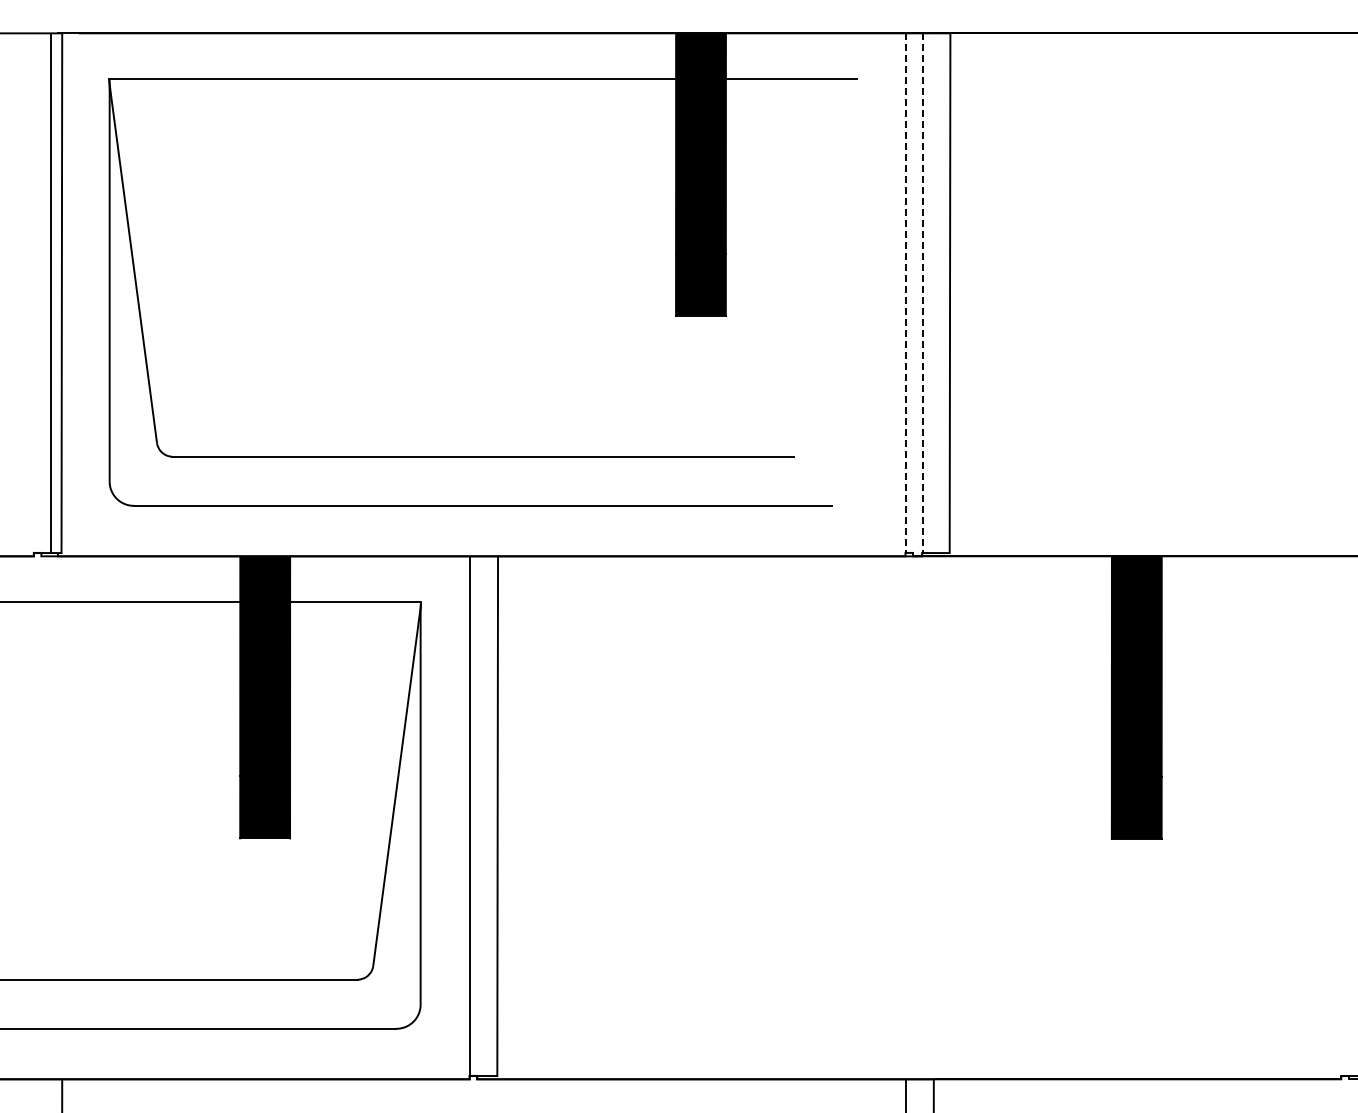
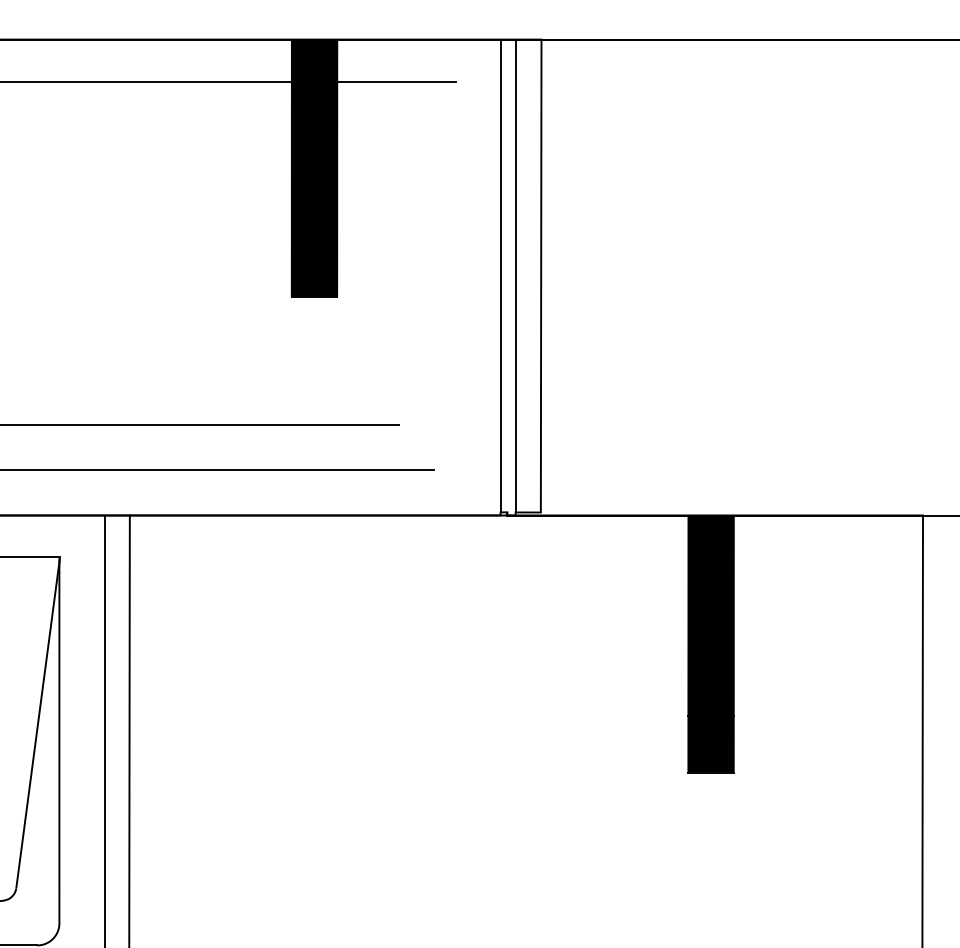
line: (906, 293) -> (501, 276), dashed -> solid
line: (922, 293) -> (516, 276), dashed -> solid

